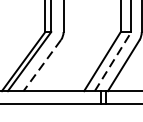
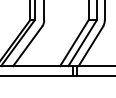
line: (112, 61) -> (82, 43), dashed -> solid
line: (41, 65) -> (27, 46), dashed -> solid

